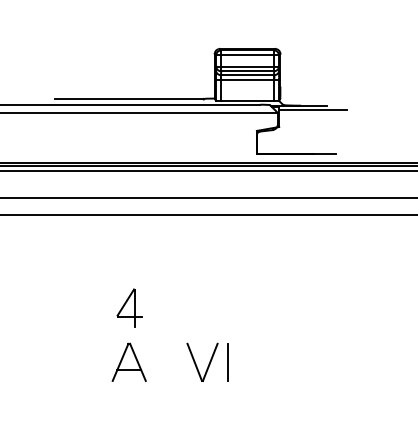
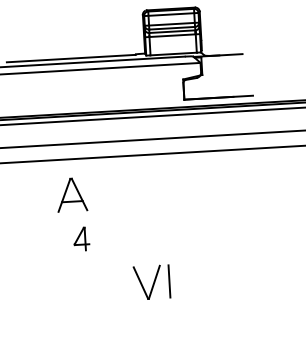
line: (312, 109) -> (230, 58), removed
part: (129, 307) -> (81, 238), size x0.7
part: (128, 361) -> (71, 194), moved

